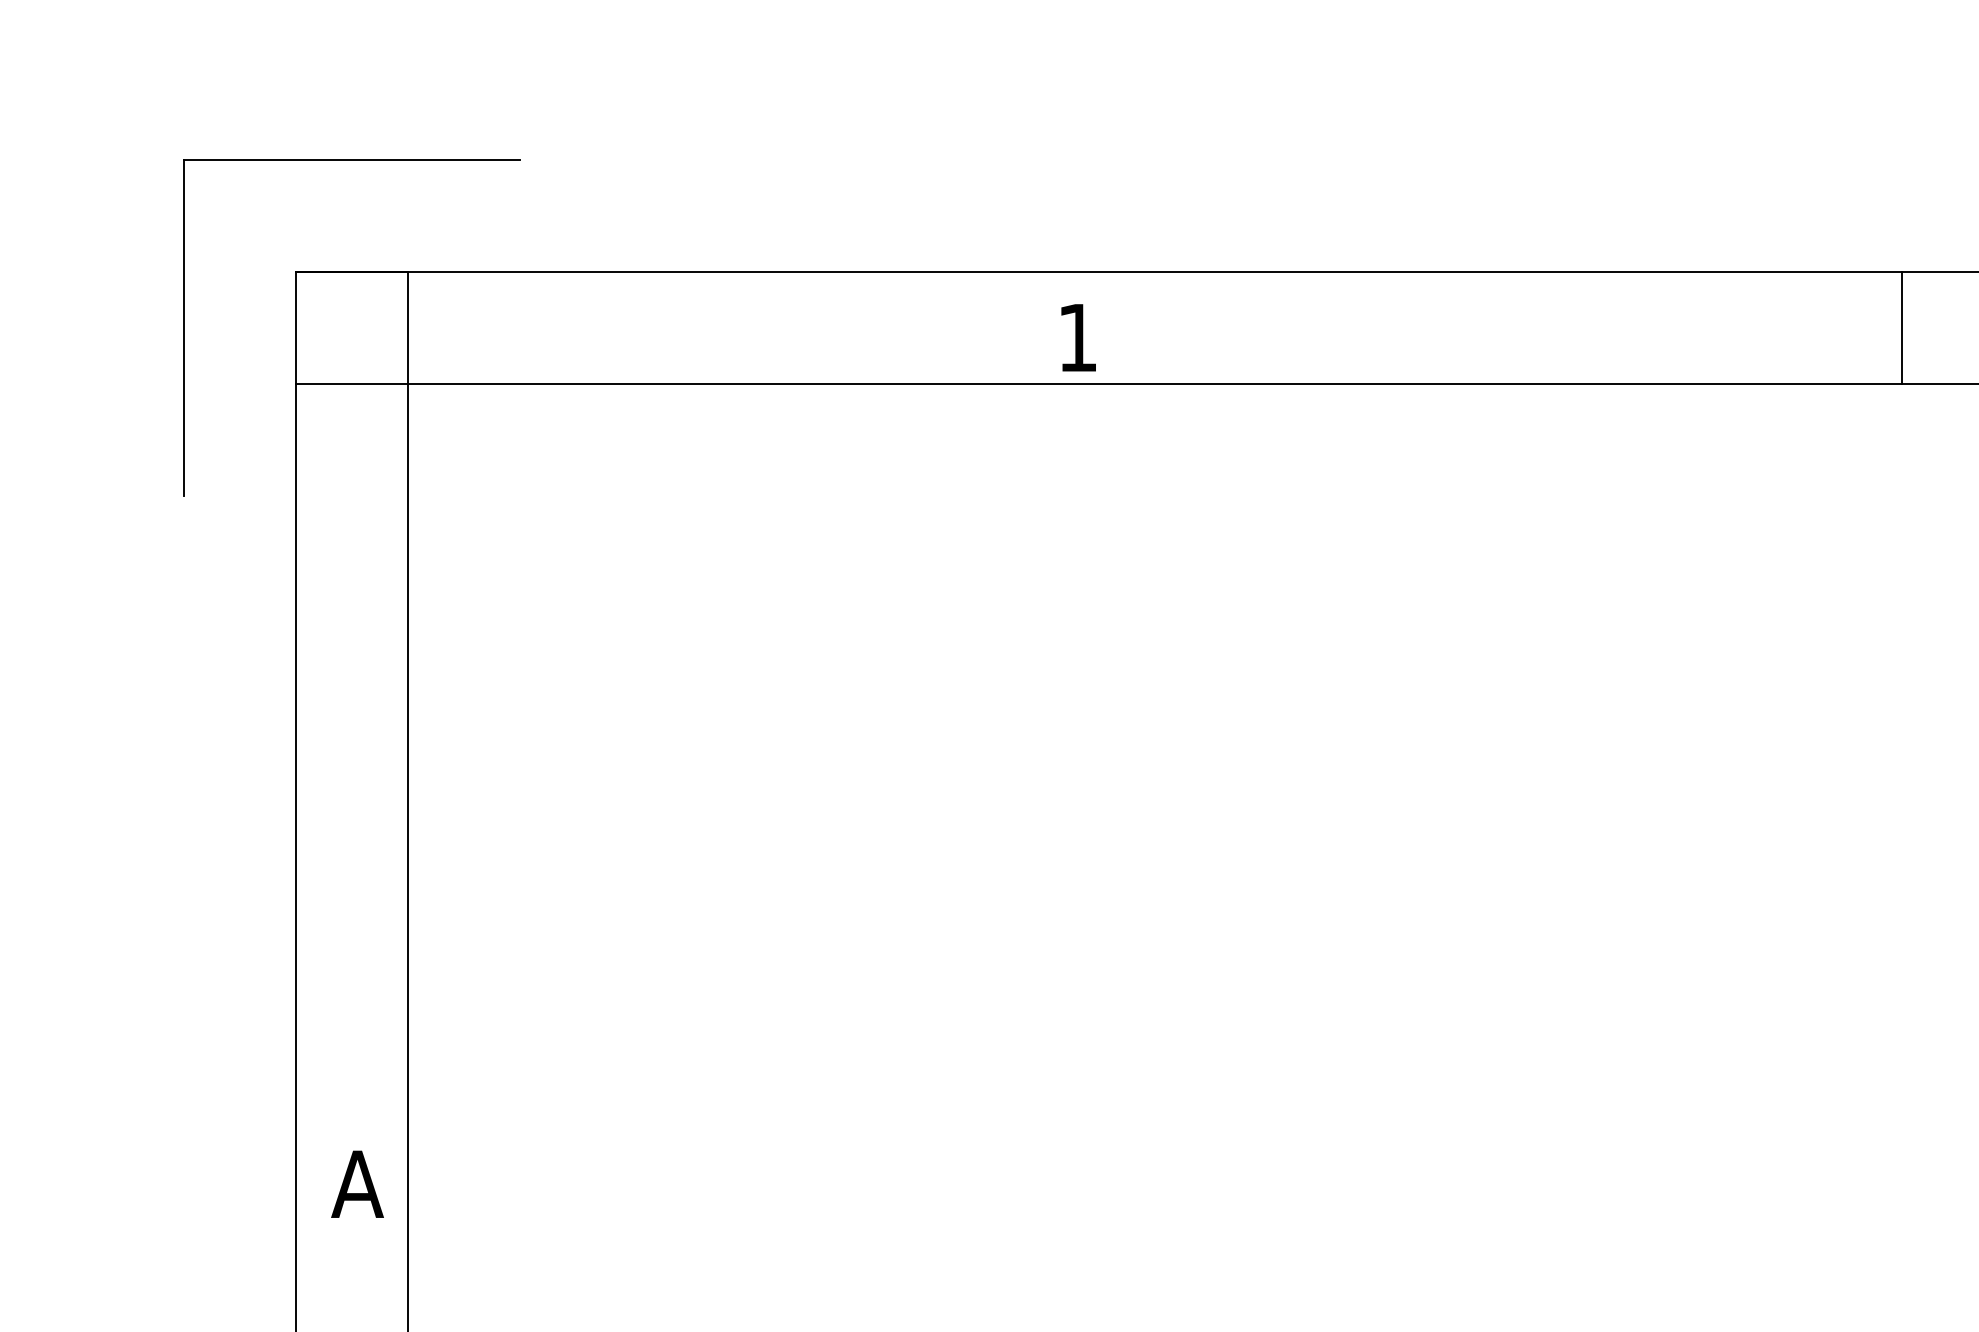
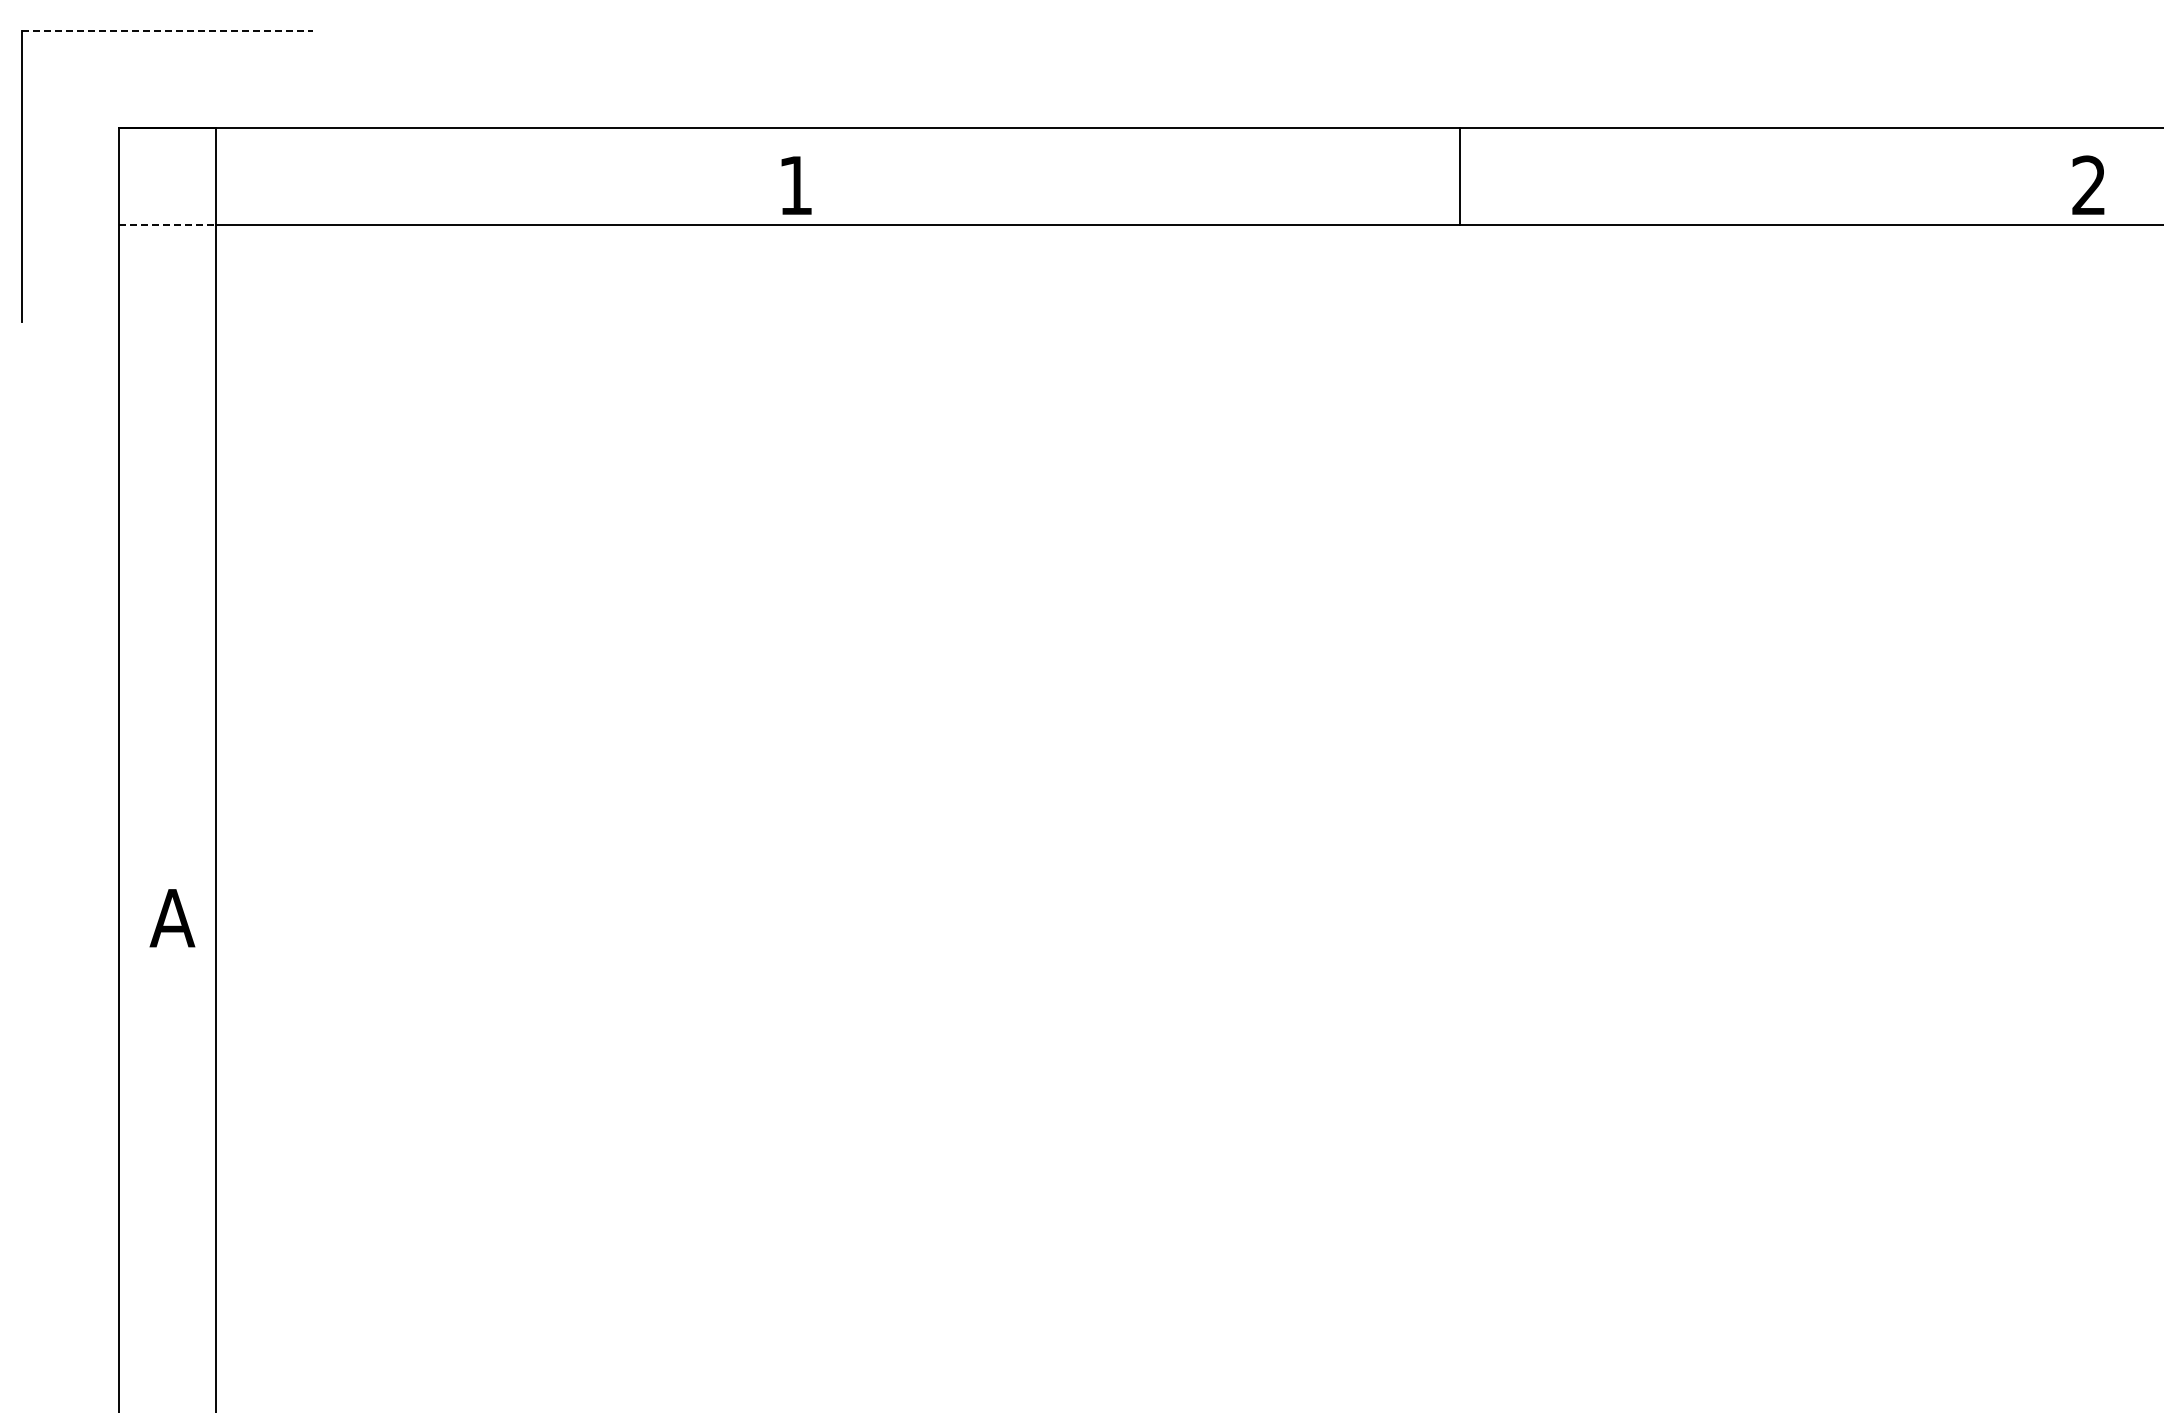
line: (352, 159) -> (168, 31), solid -> dashed
line: (1902, 327) -> (1460, 176), moved
line: (352, 383) -> (168, 225), solid -> dashed

